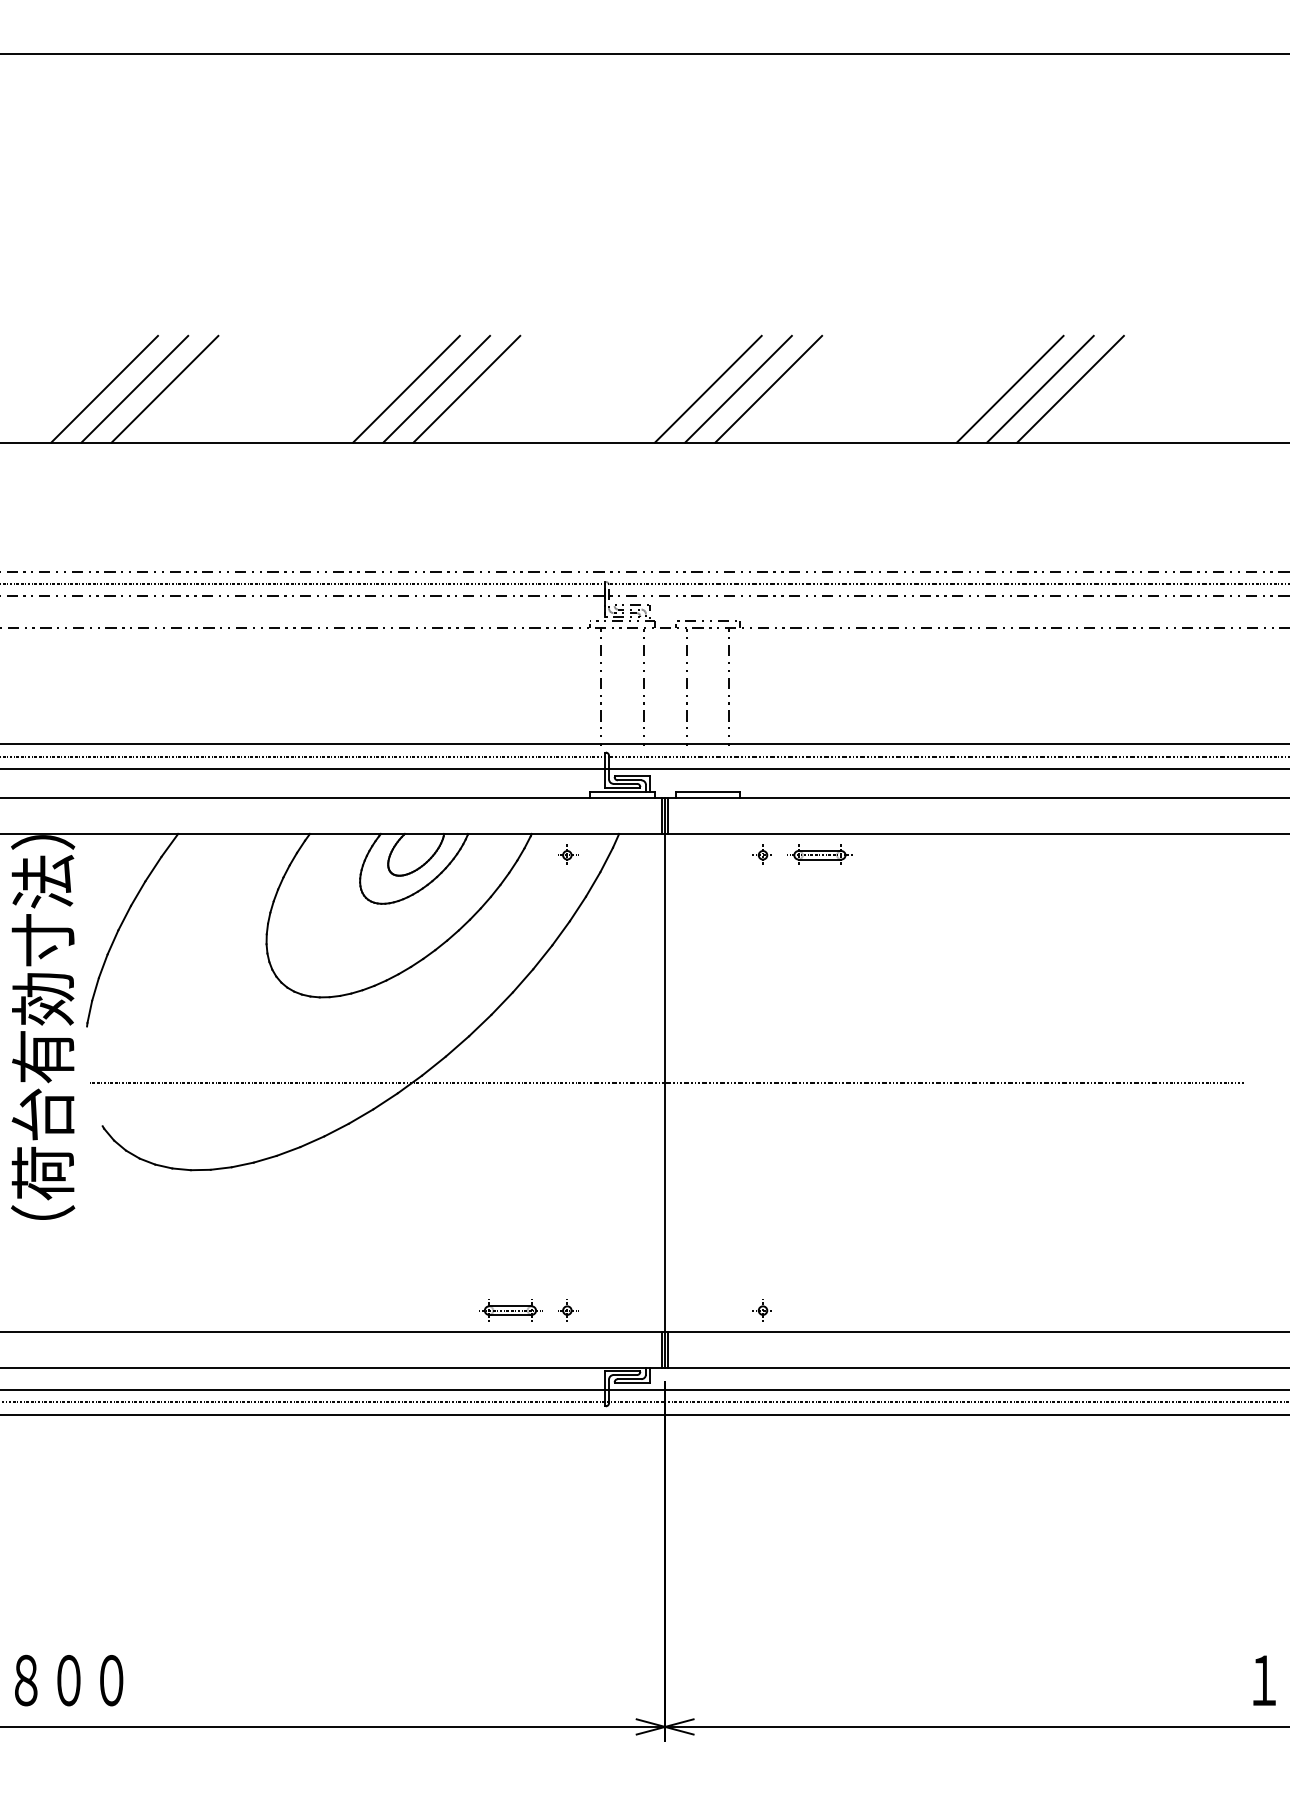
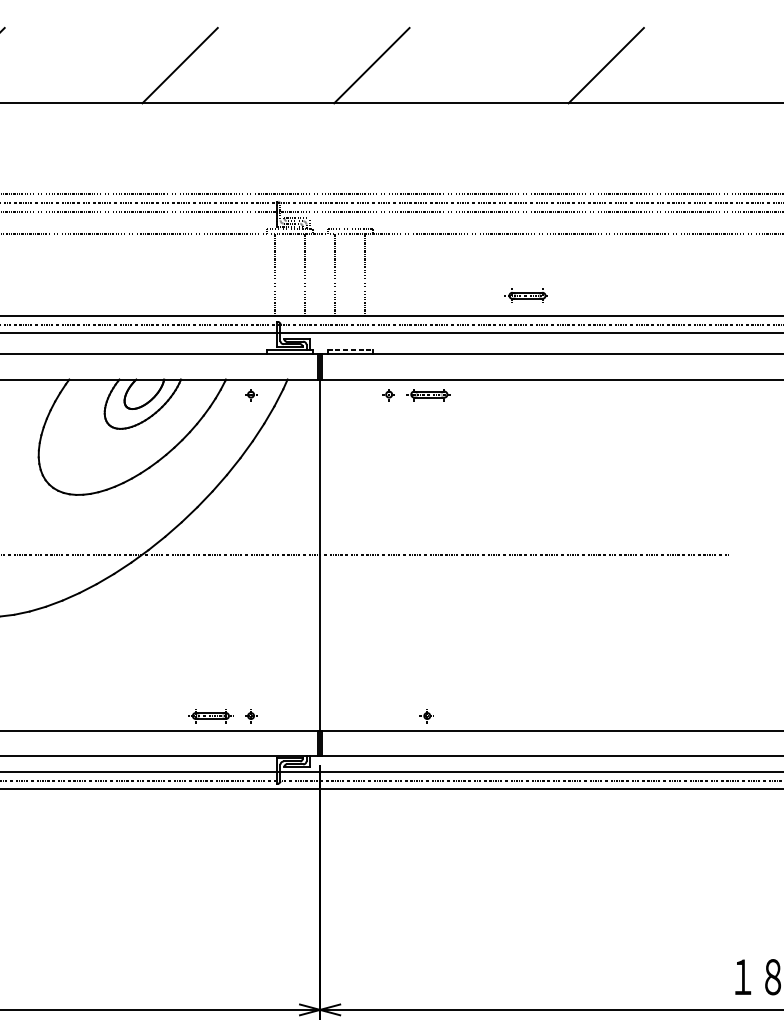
line: (406, 388) -> (137, 65), removed
line: (436, 388) -> (158, 65), removed
line: (707, 388) -> (349, 65), removed
line: (768, 388) -> (393, 65), removed
line: (1009, 388) -> (563, 65), removed
line: (1040, 388) -> (585, 65), removed
part: (958, 714) -> (527, 295), added
line: (708, 791) -> (350, 349), solid -> dashed
part: (761, 1310) -> (426, 715), moved

